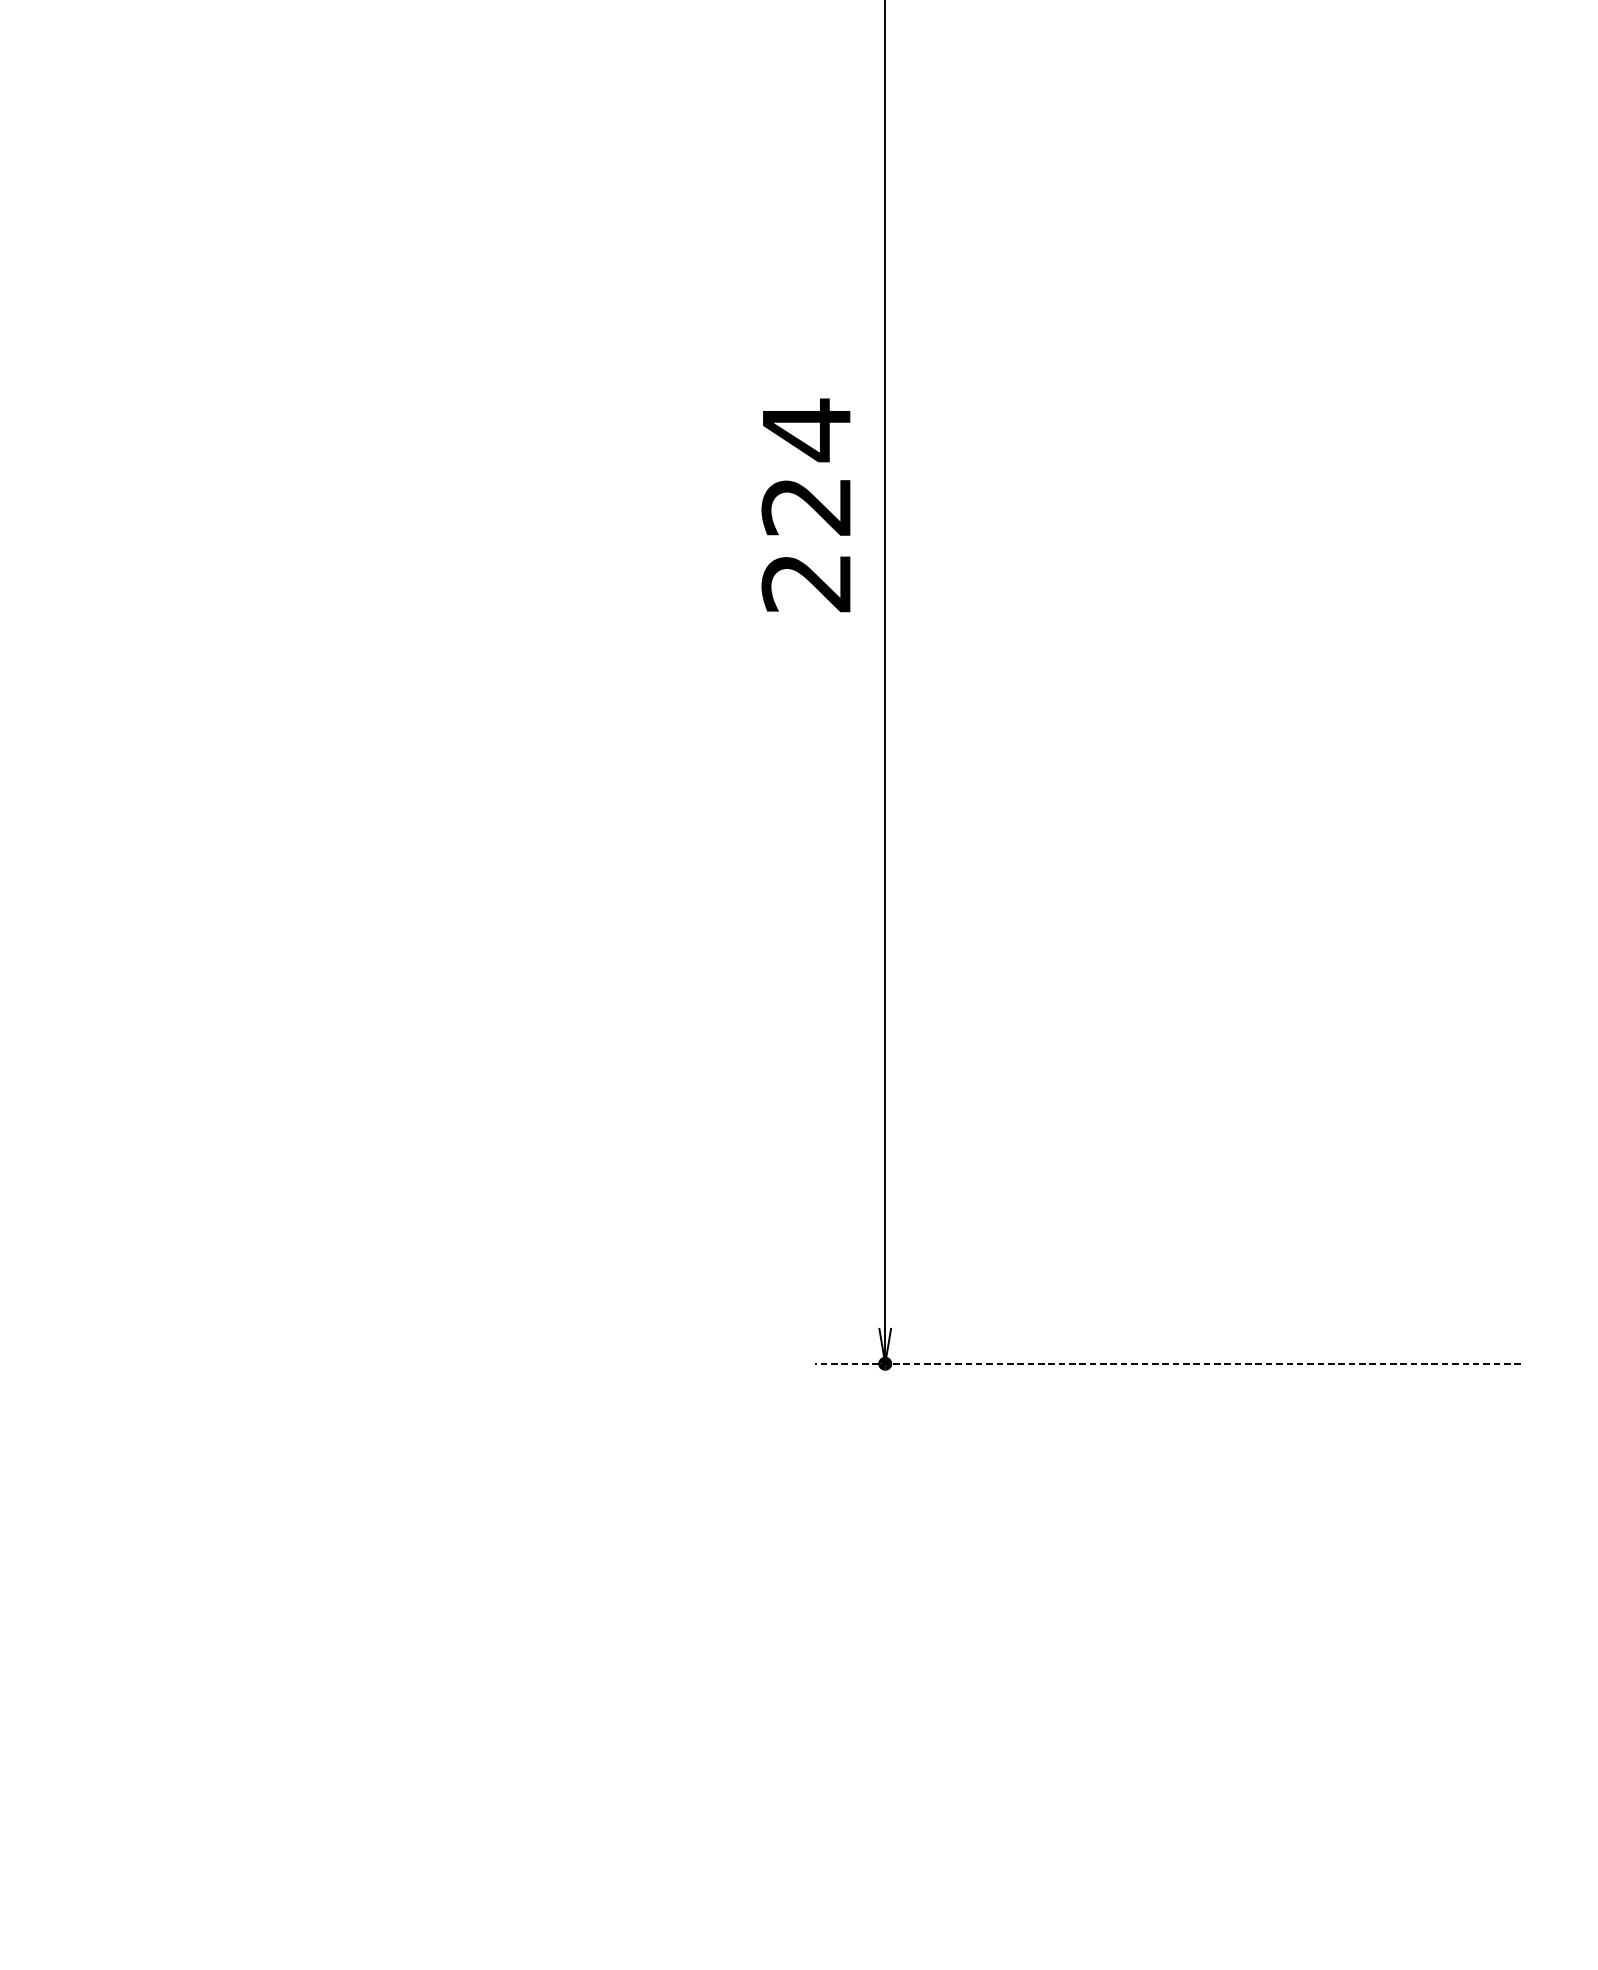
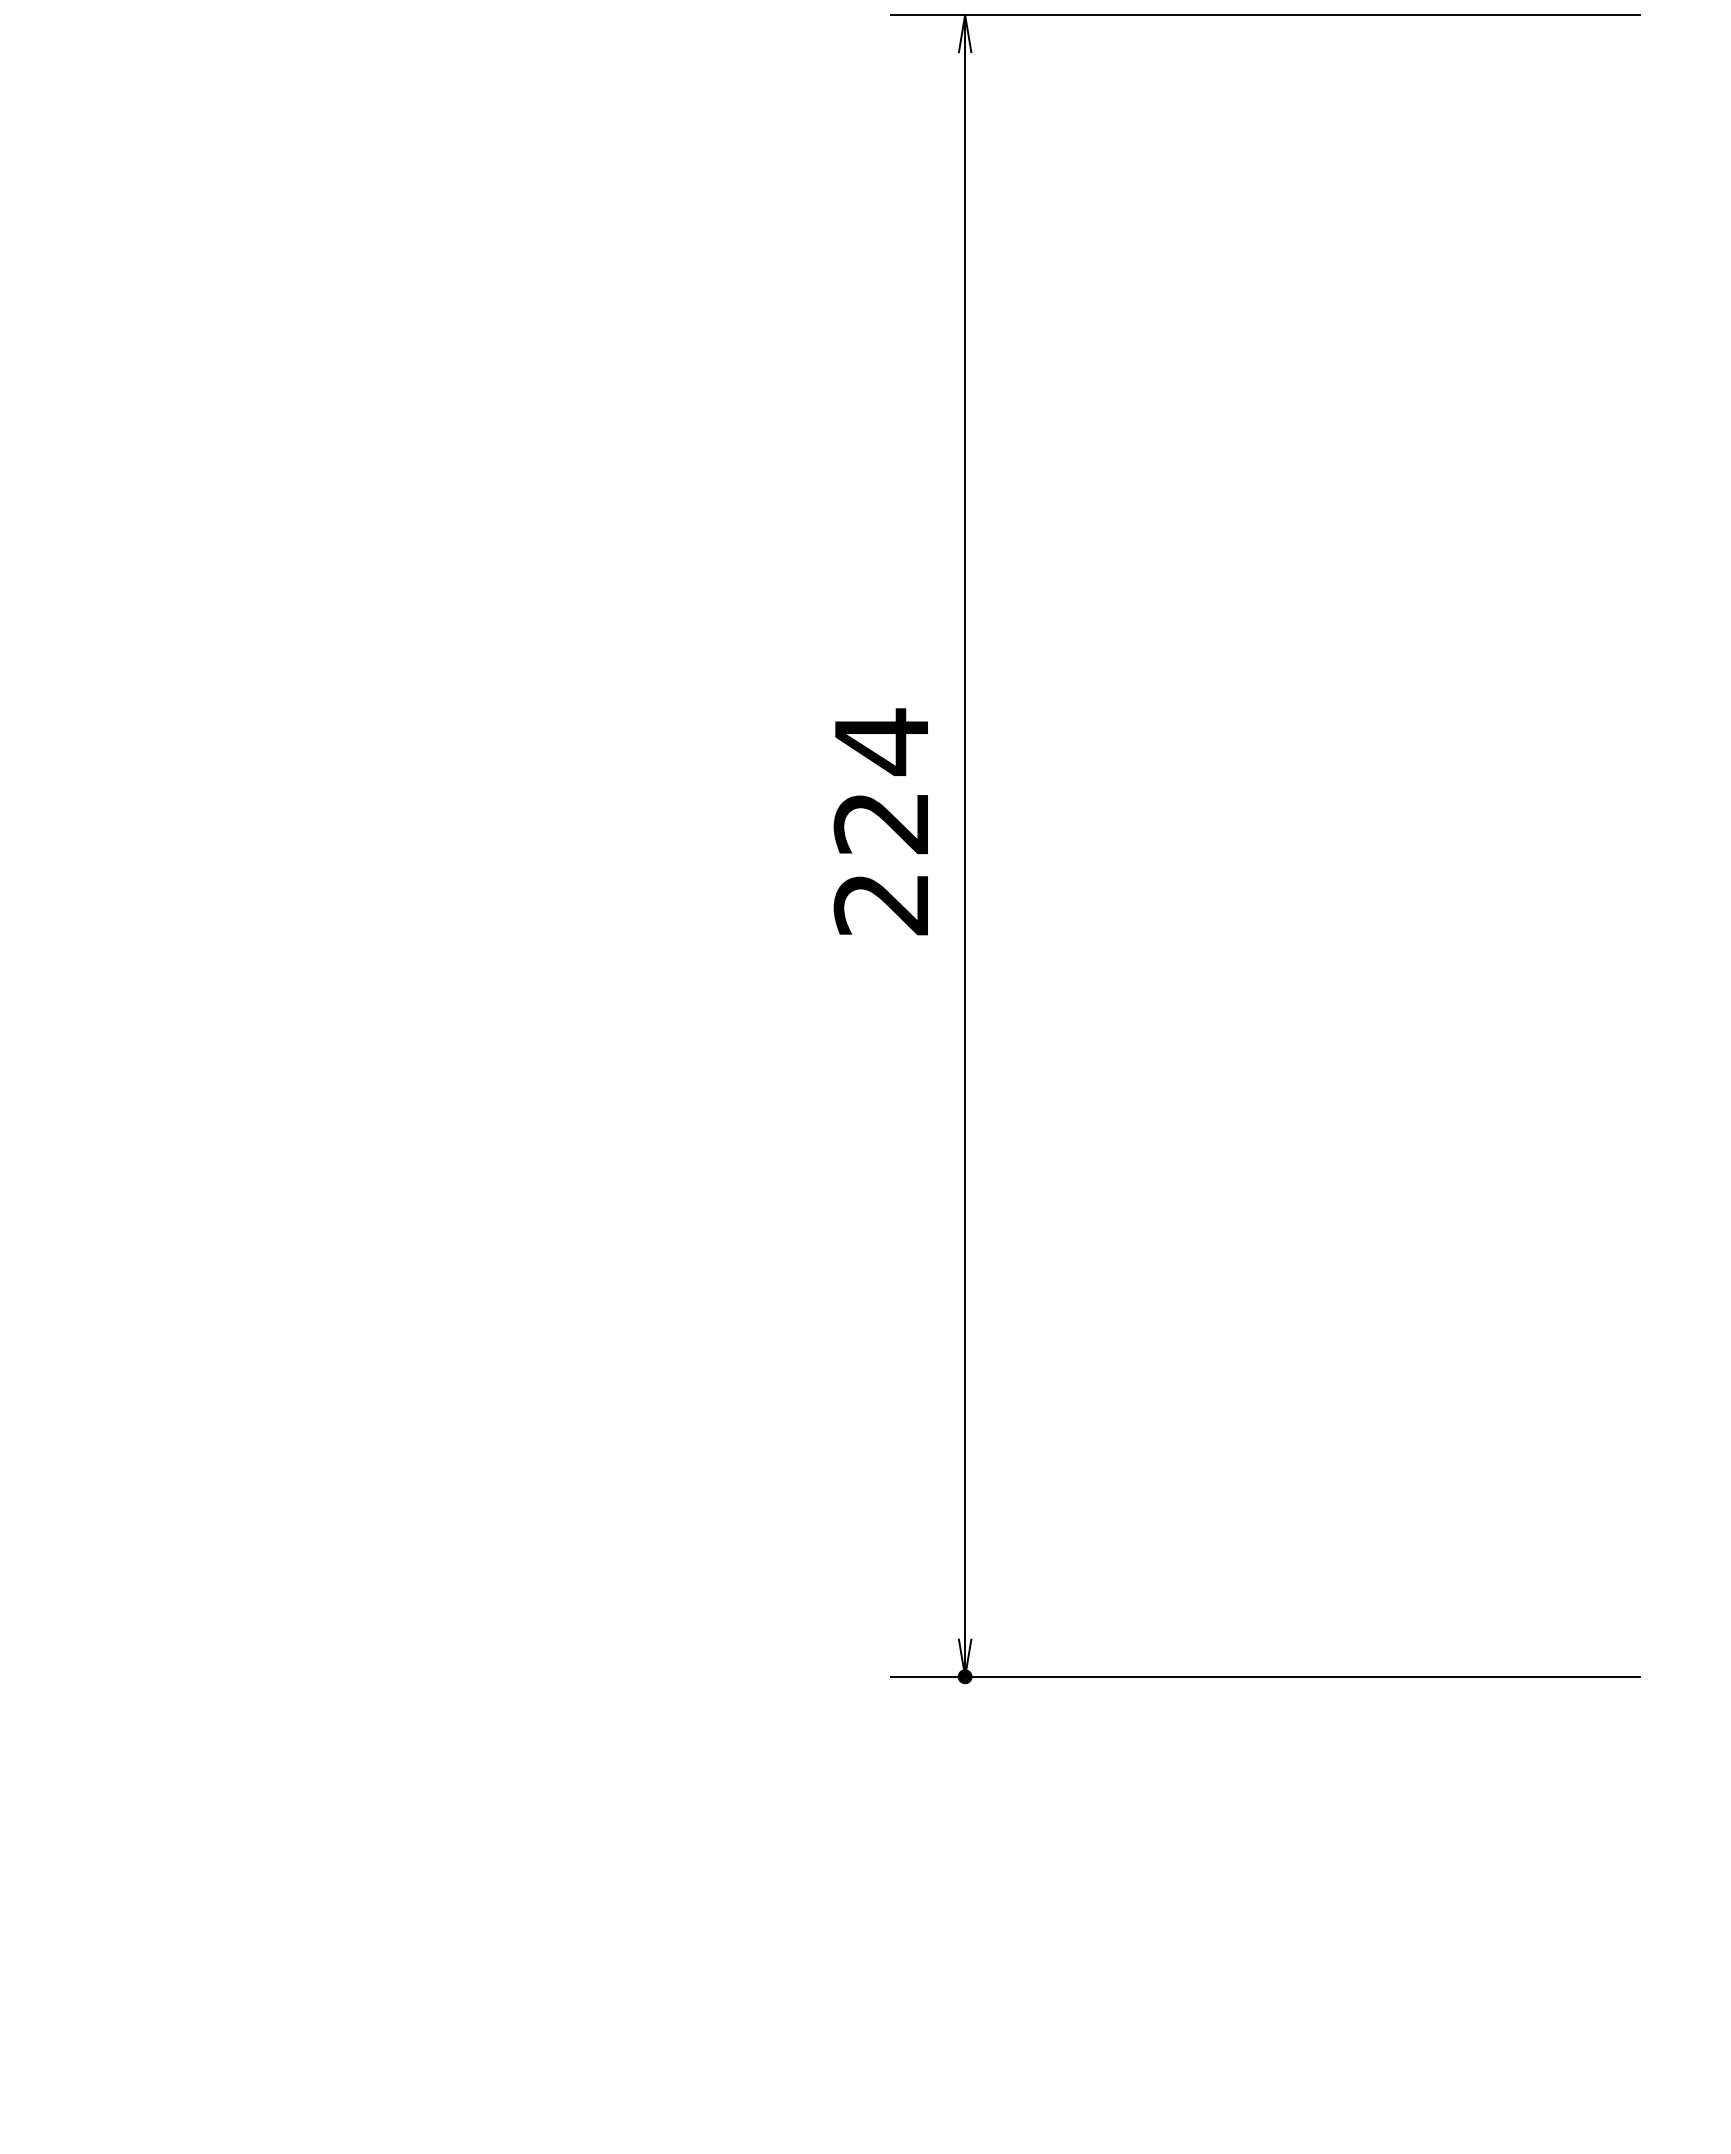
text: (805, 505) -> (880, 821), moved
line: (1167, 1363) -> (1265, 1676), dashed -> solid

